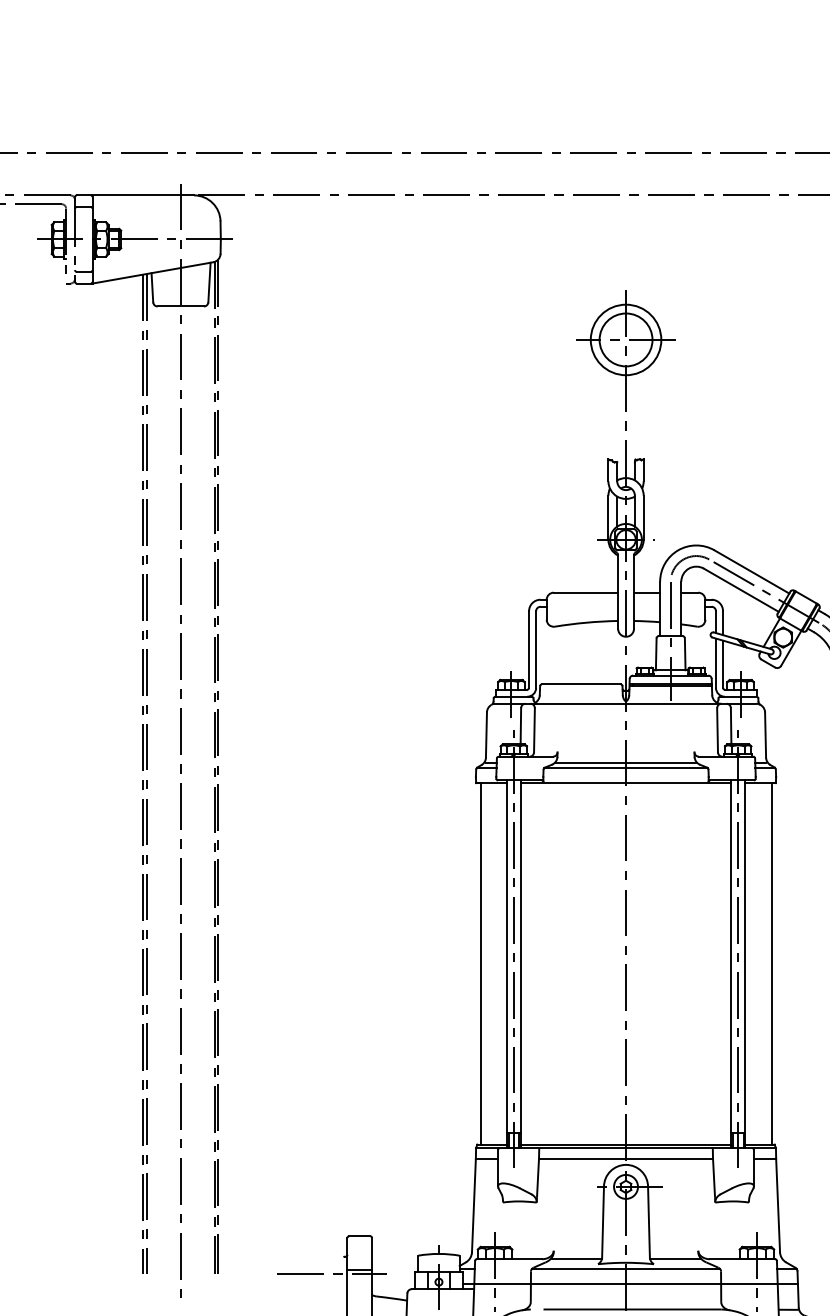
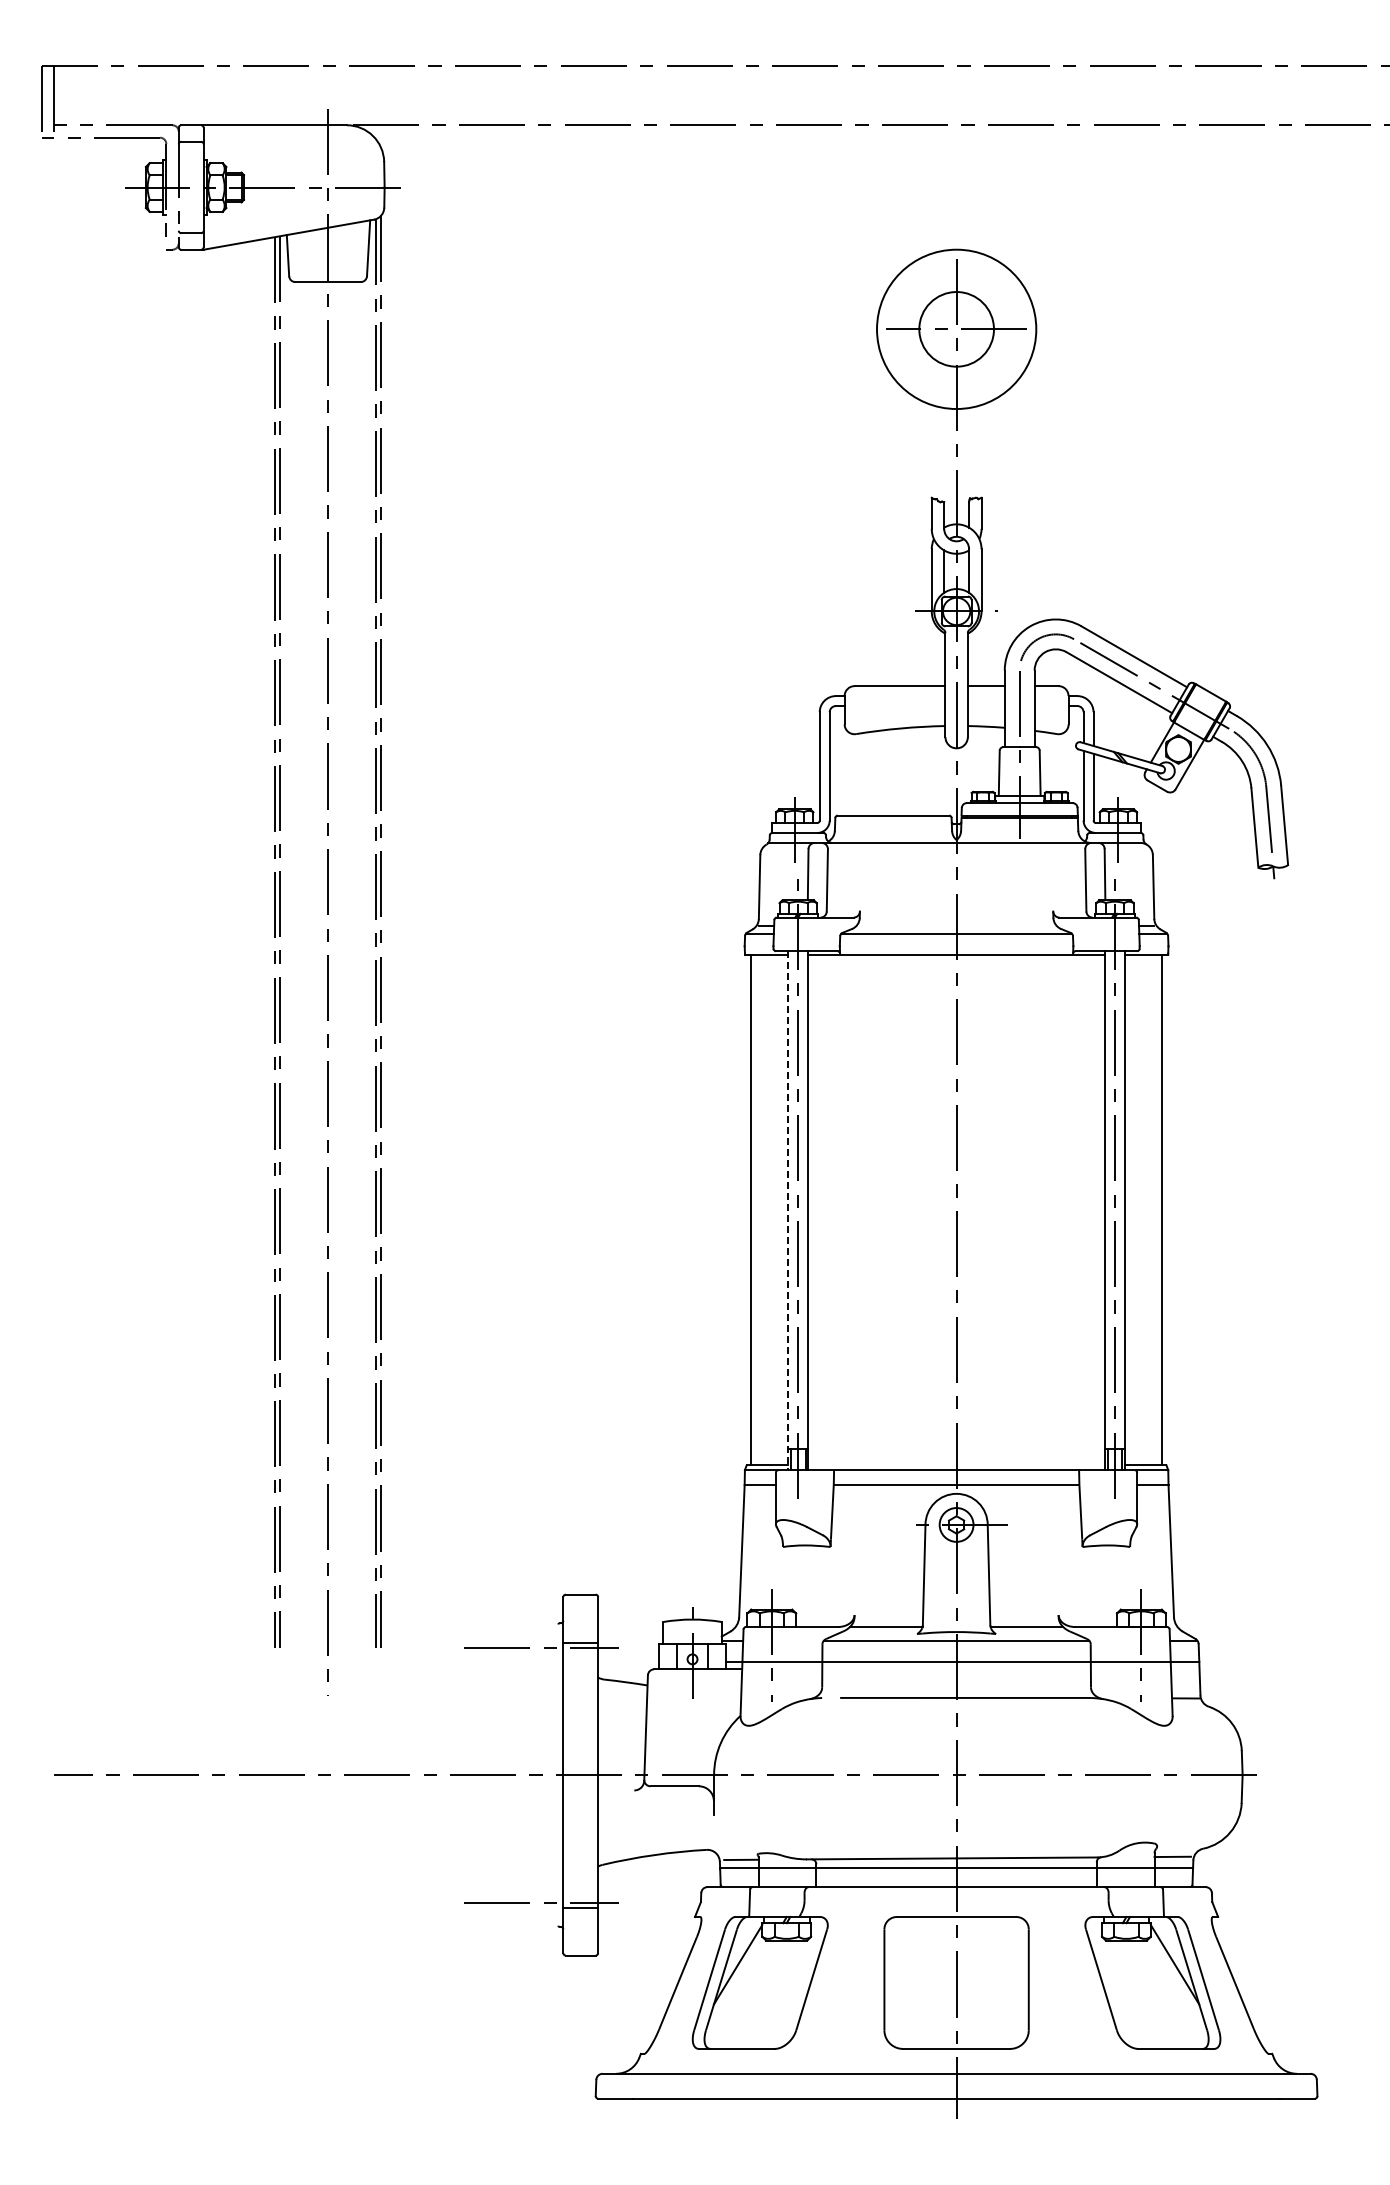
circle: (625, 340) -> (956, 329), size x1.6
line: (625, 762) -> (956, 925), removed
line: (506, 964) -> (788, 1211), solid -> dashed
line: (625, 1144) -> (956, 1465), removed

